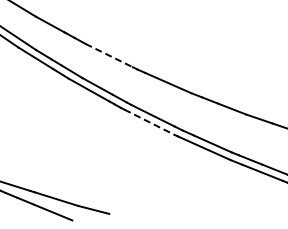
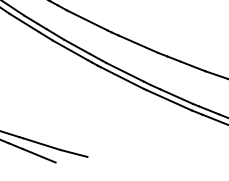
line: (109, 55) -> (87, 20), dashed -> solid
line: (150, 122) -> (122, 78), dashed -> solid

